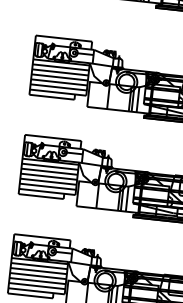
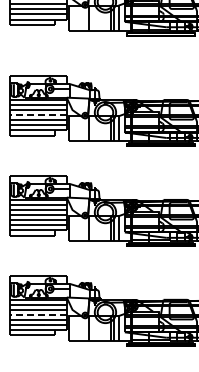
line: (58, 77) -> (37, 115), solid -> dashed
line: (37, 275) -> (37, 314), solid -> dashed

